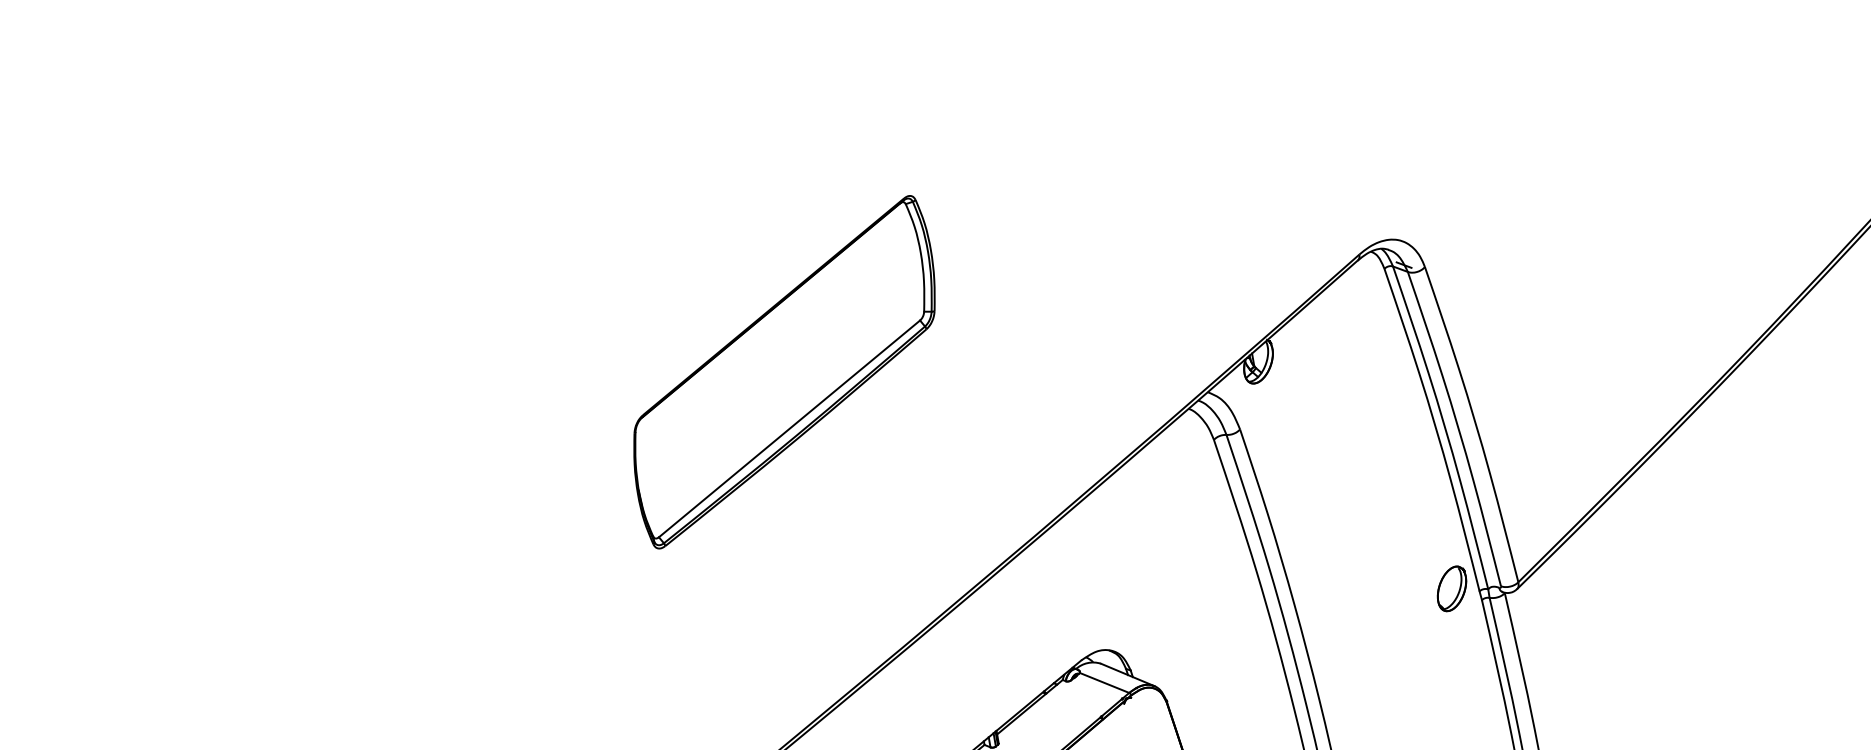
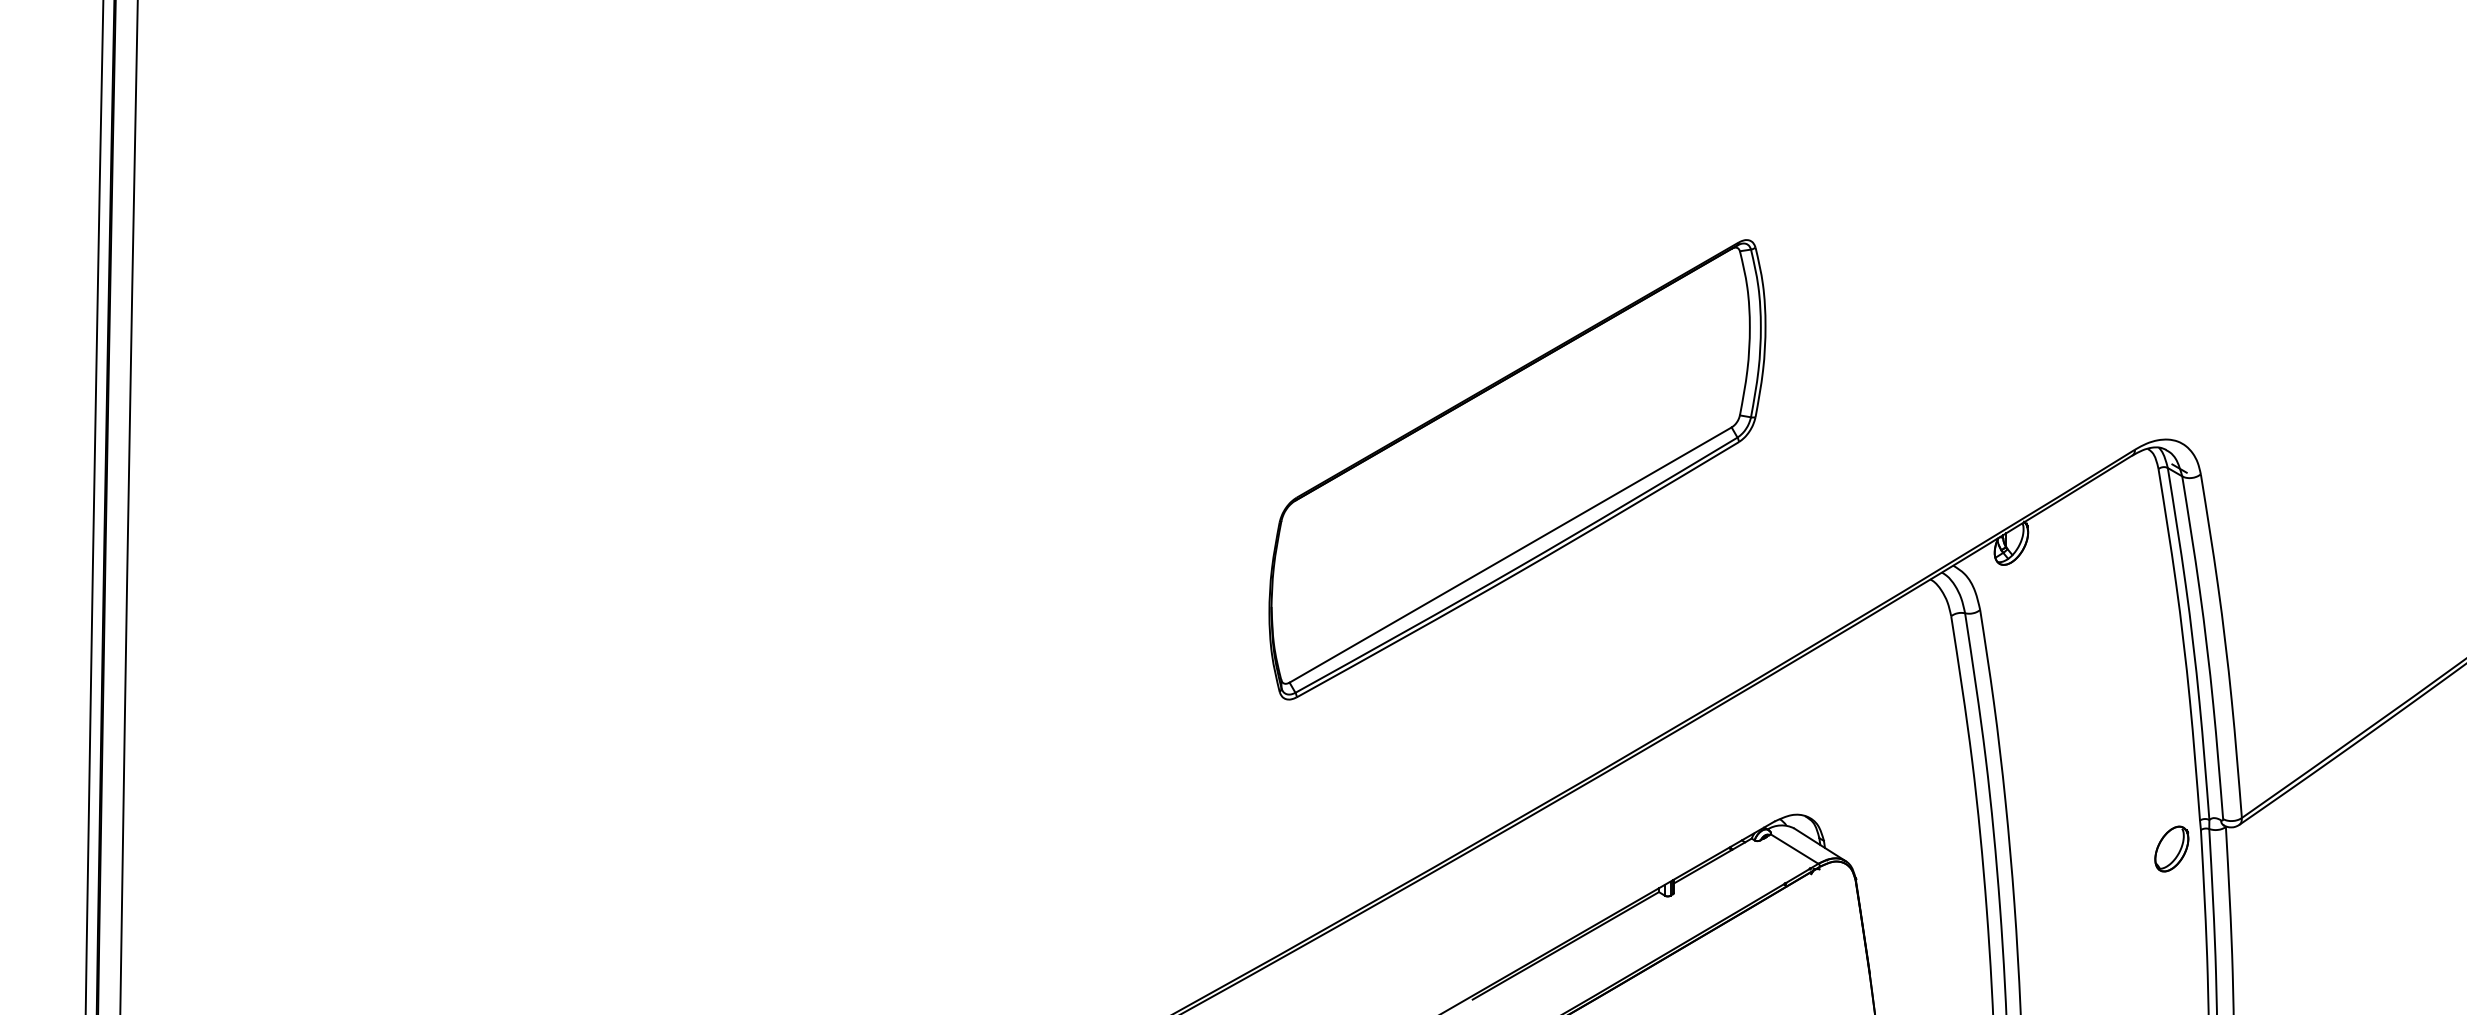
part: (784, 371) -> (1517, 469), size x1.43
part: (1451, 588) -> (2171, 848), moved

